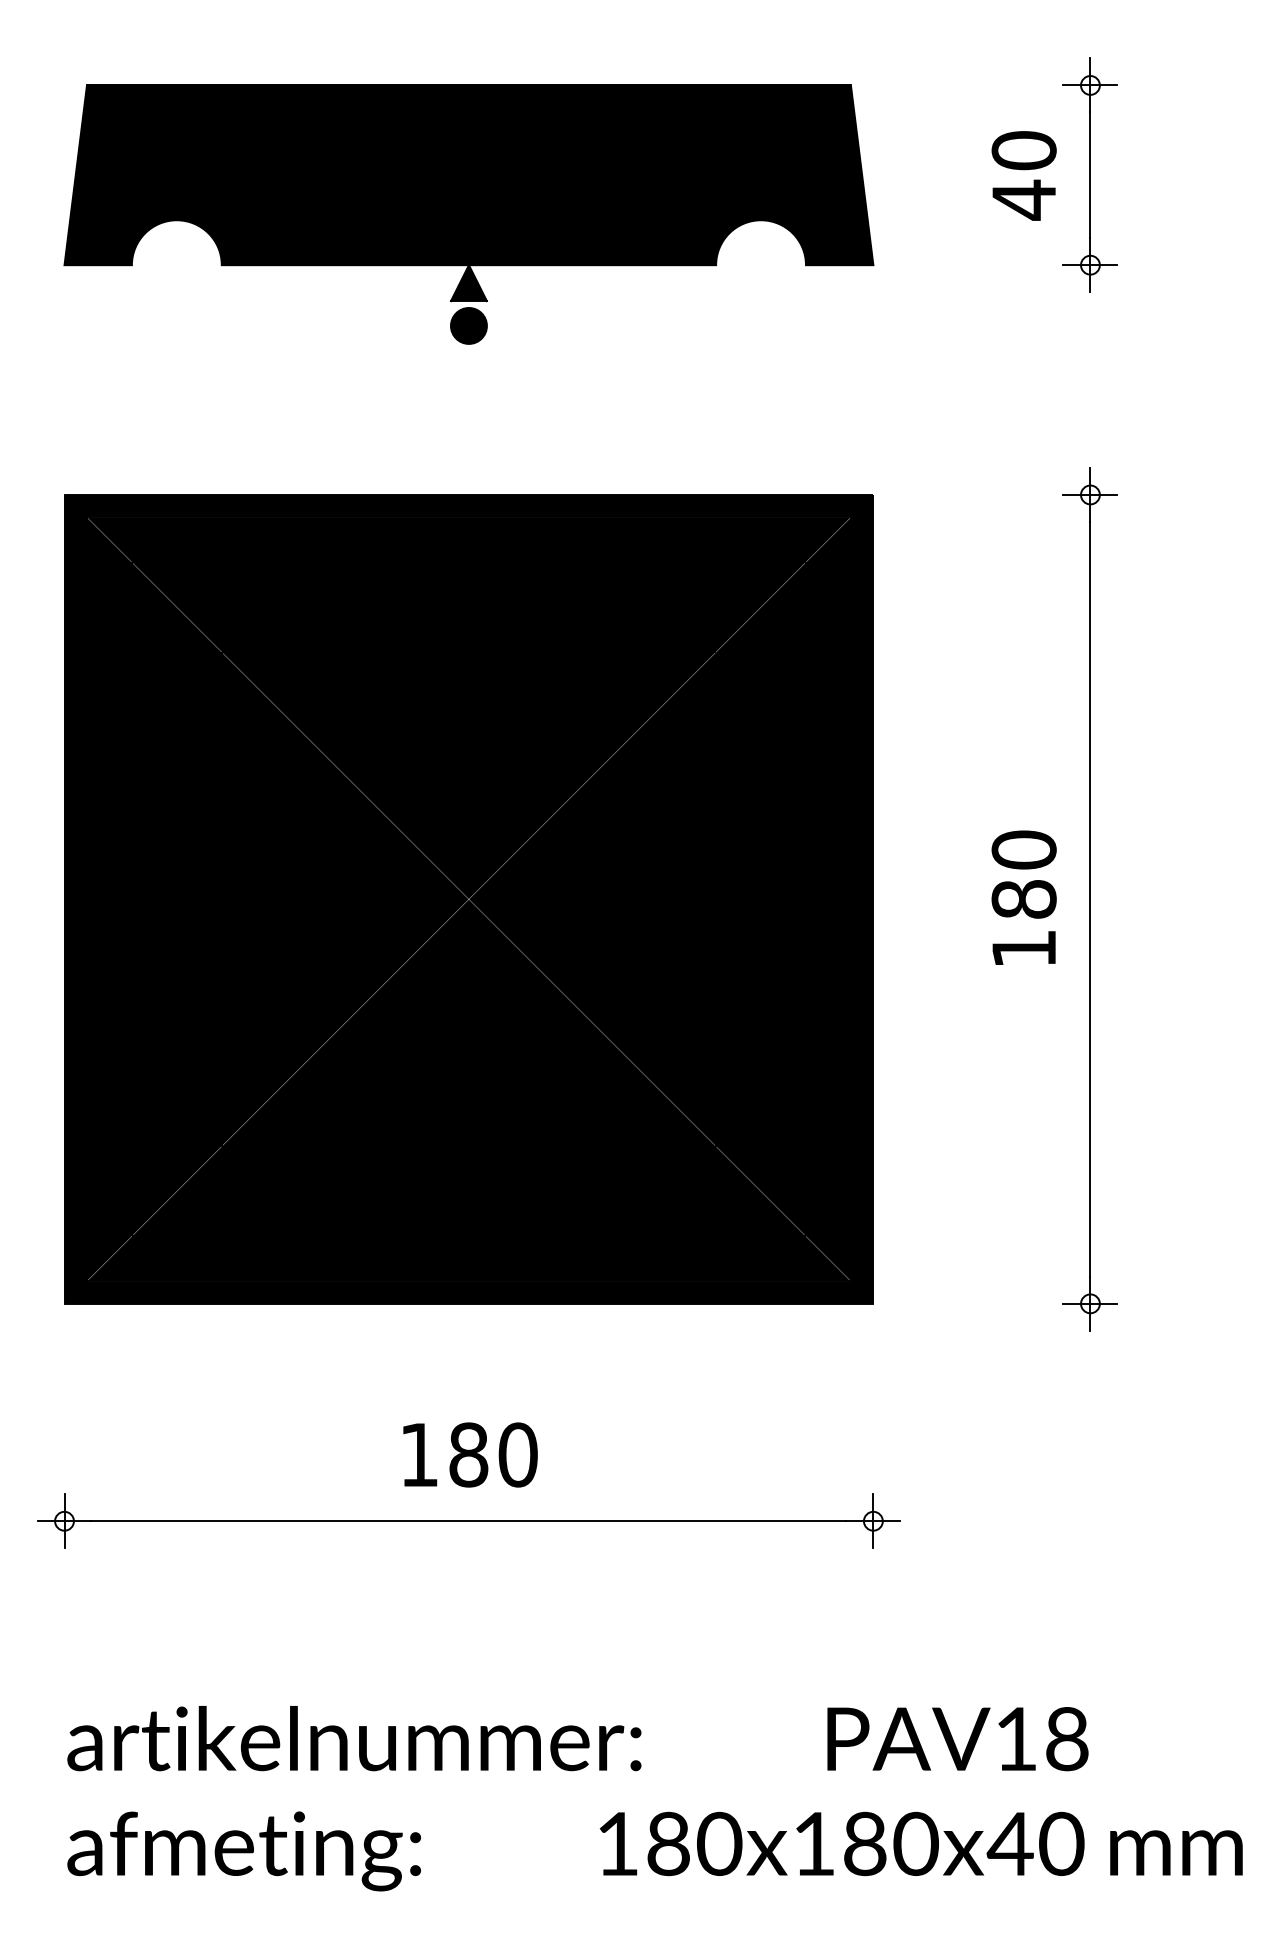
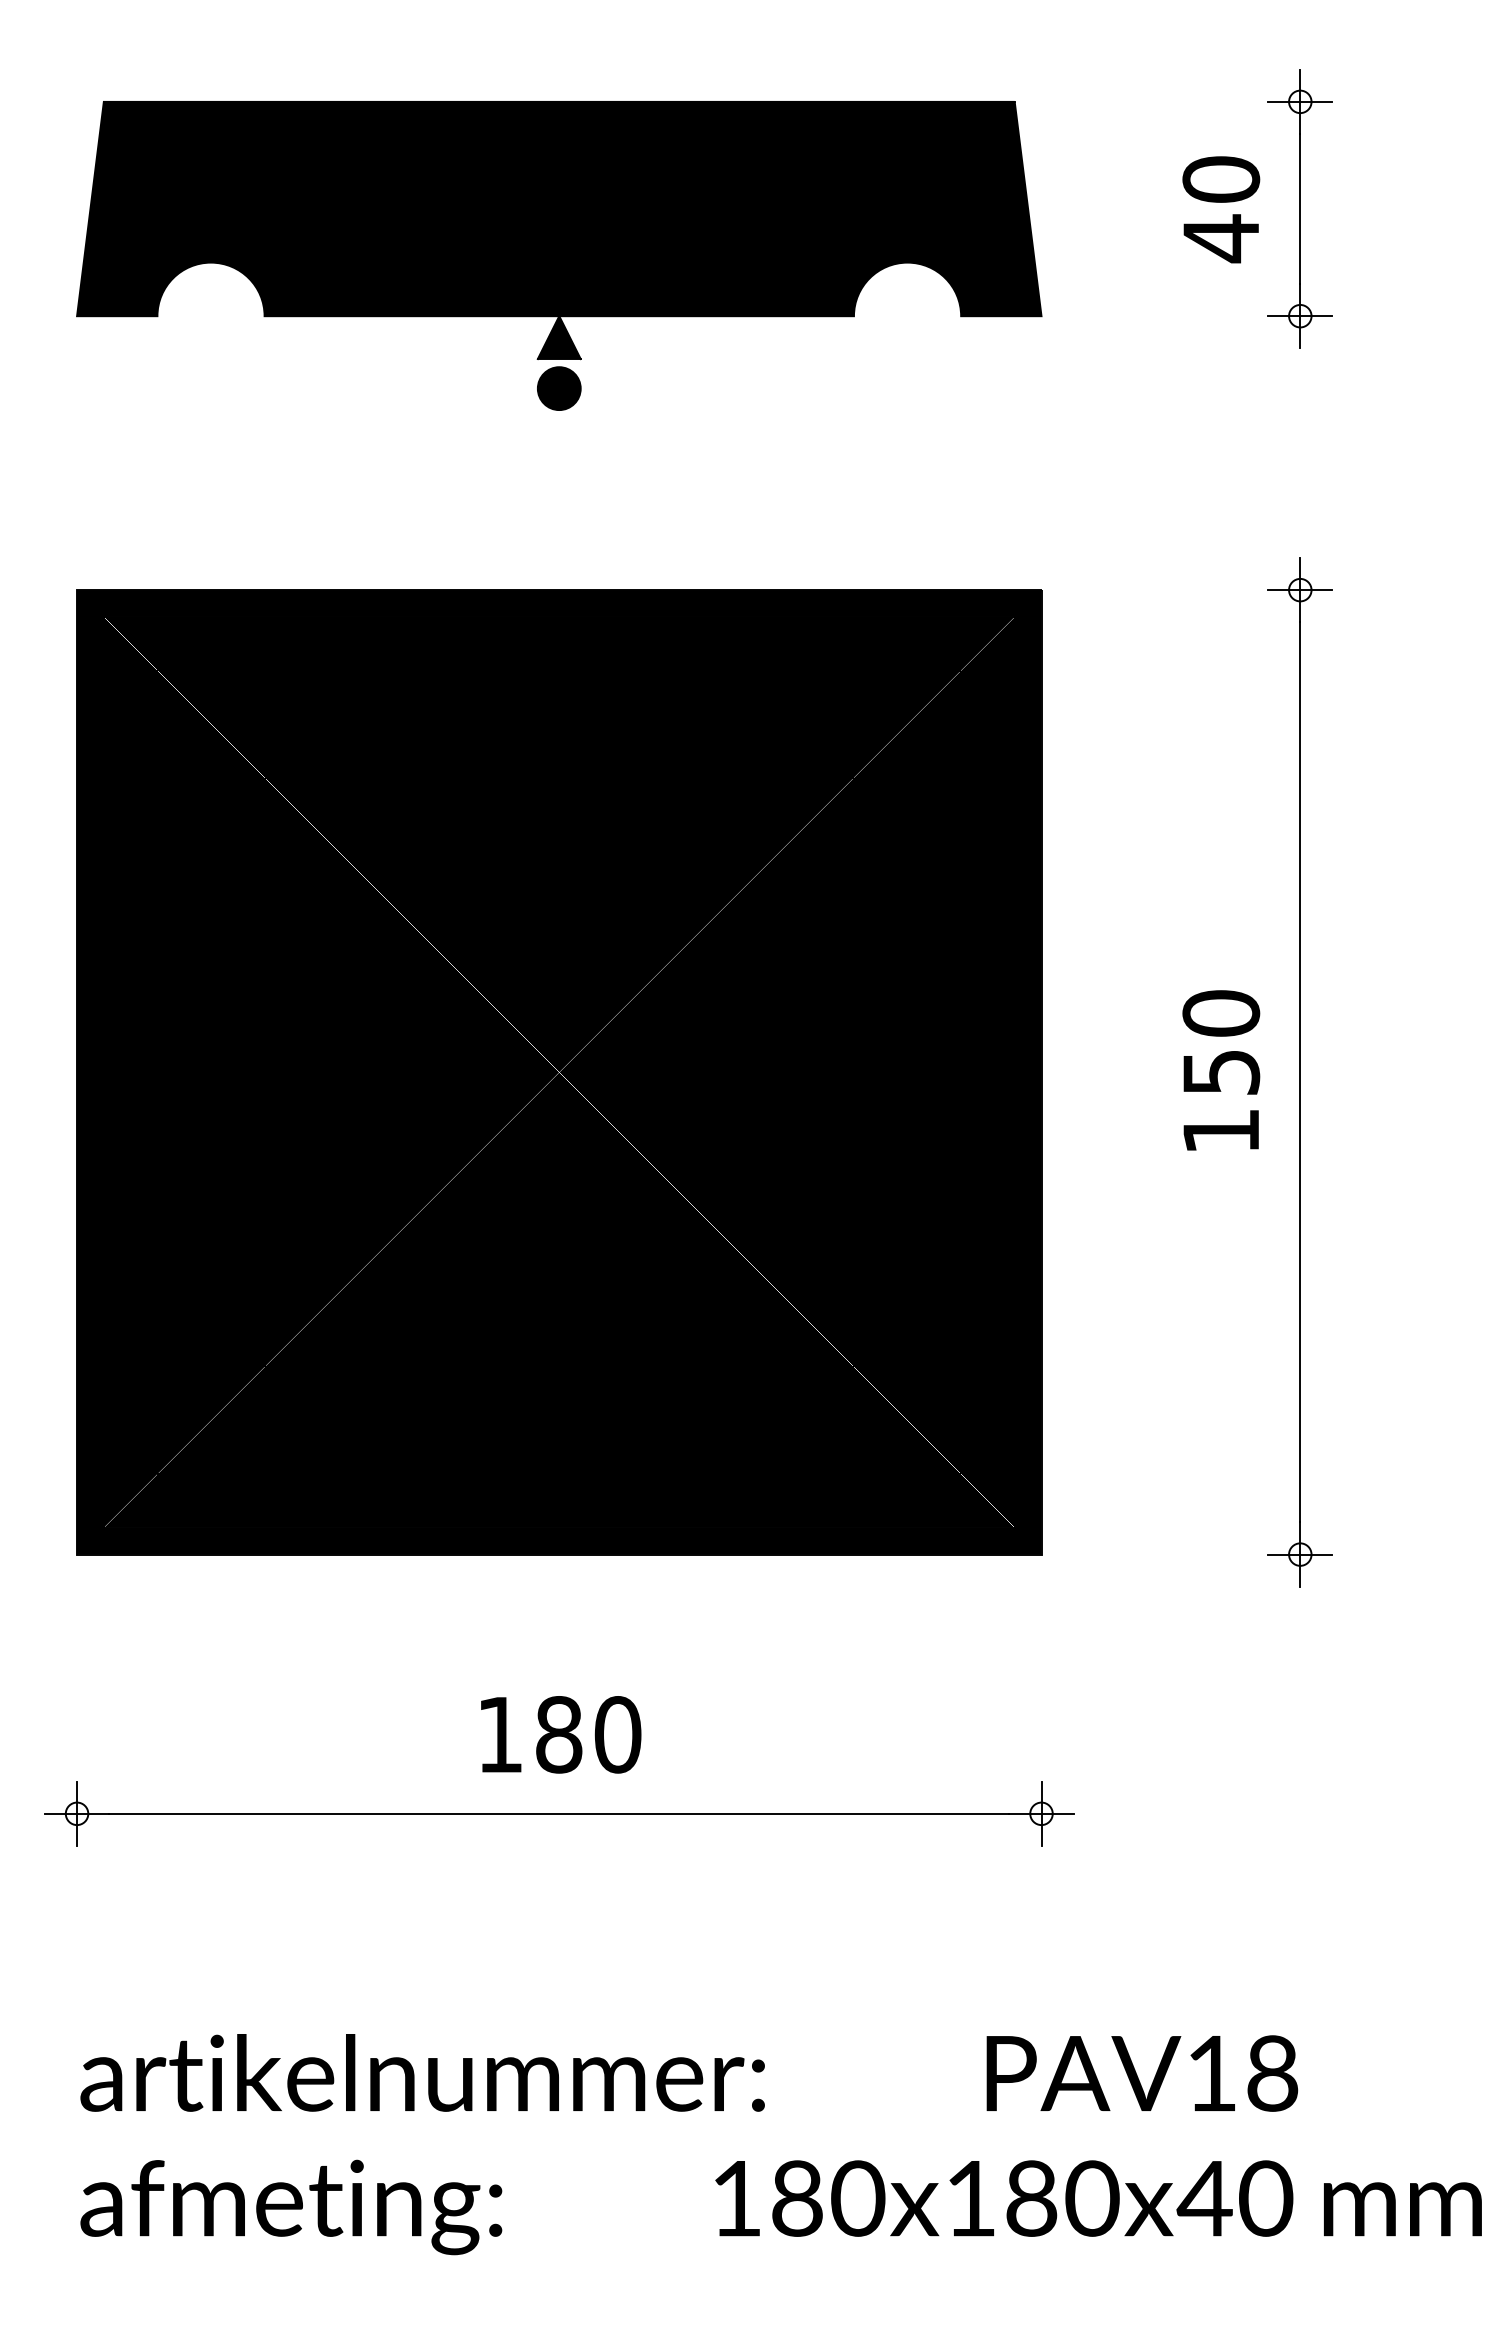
text: (1024, 899) -> (1221, 1072), 180 -> 150

